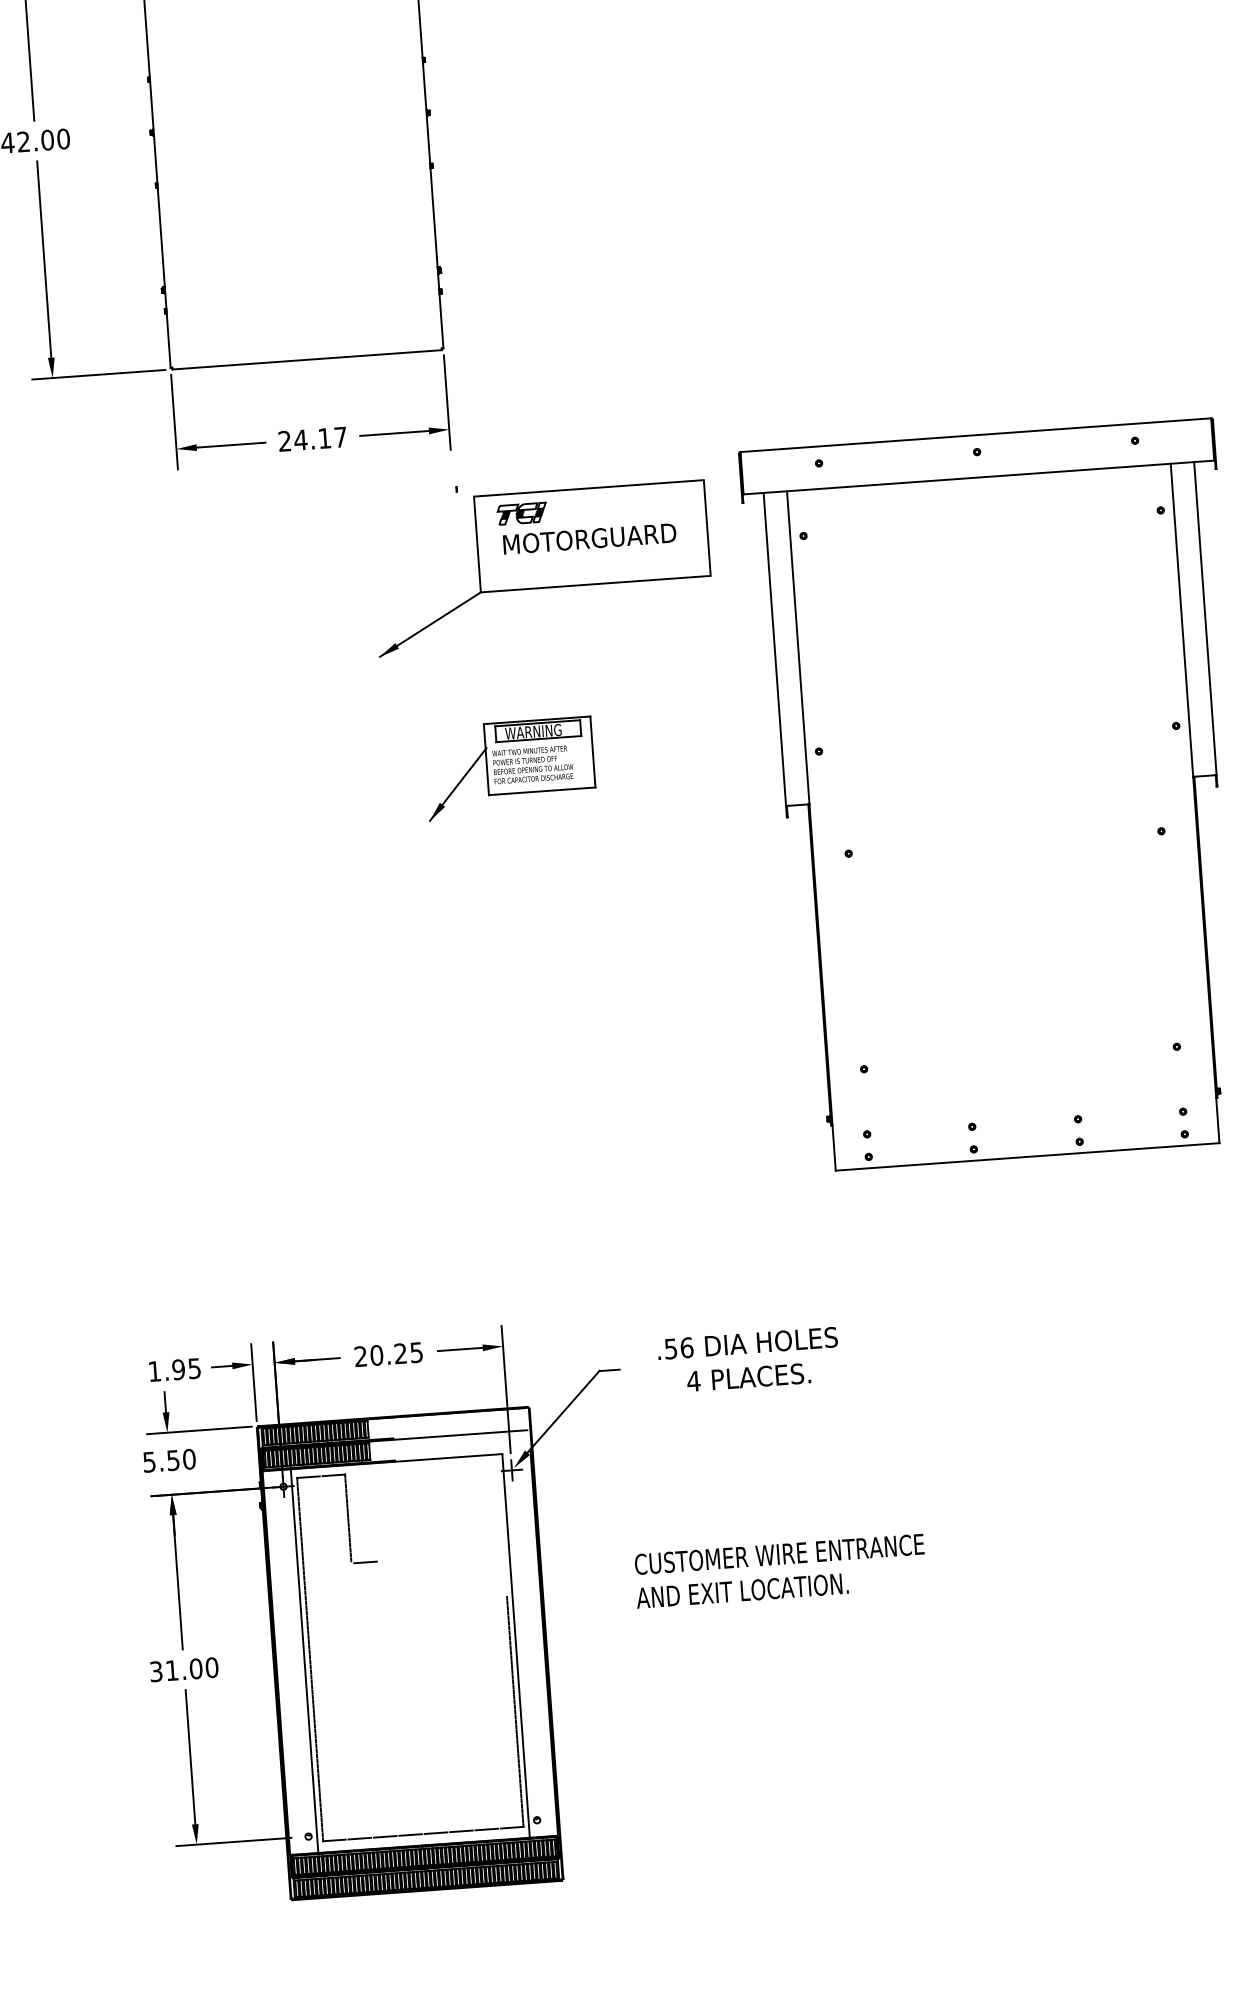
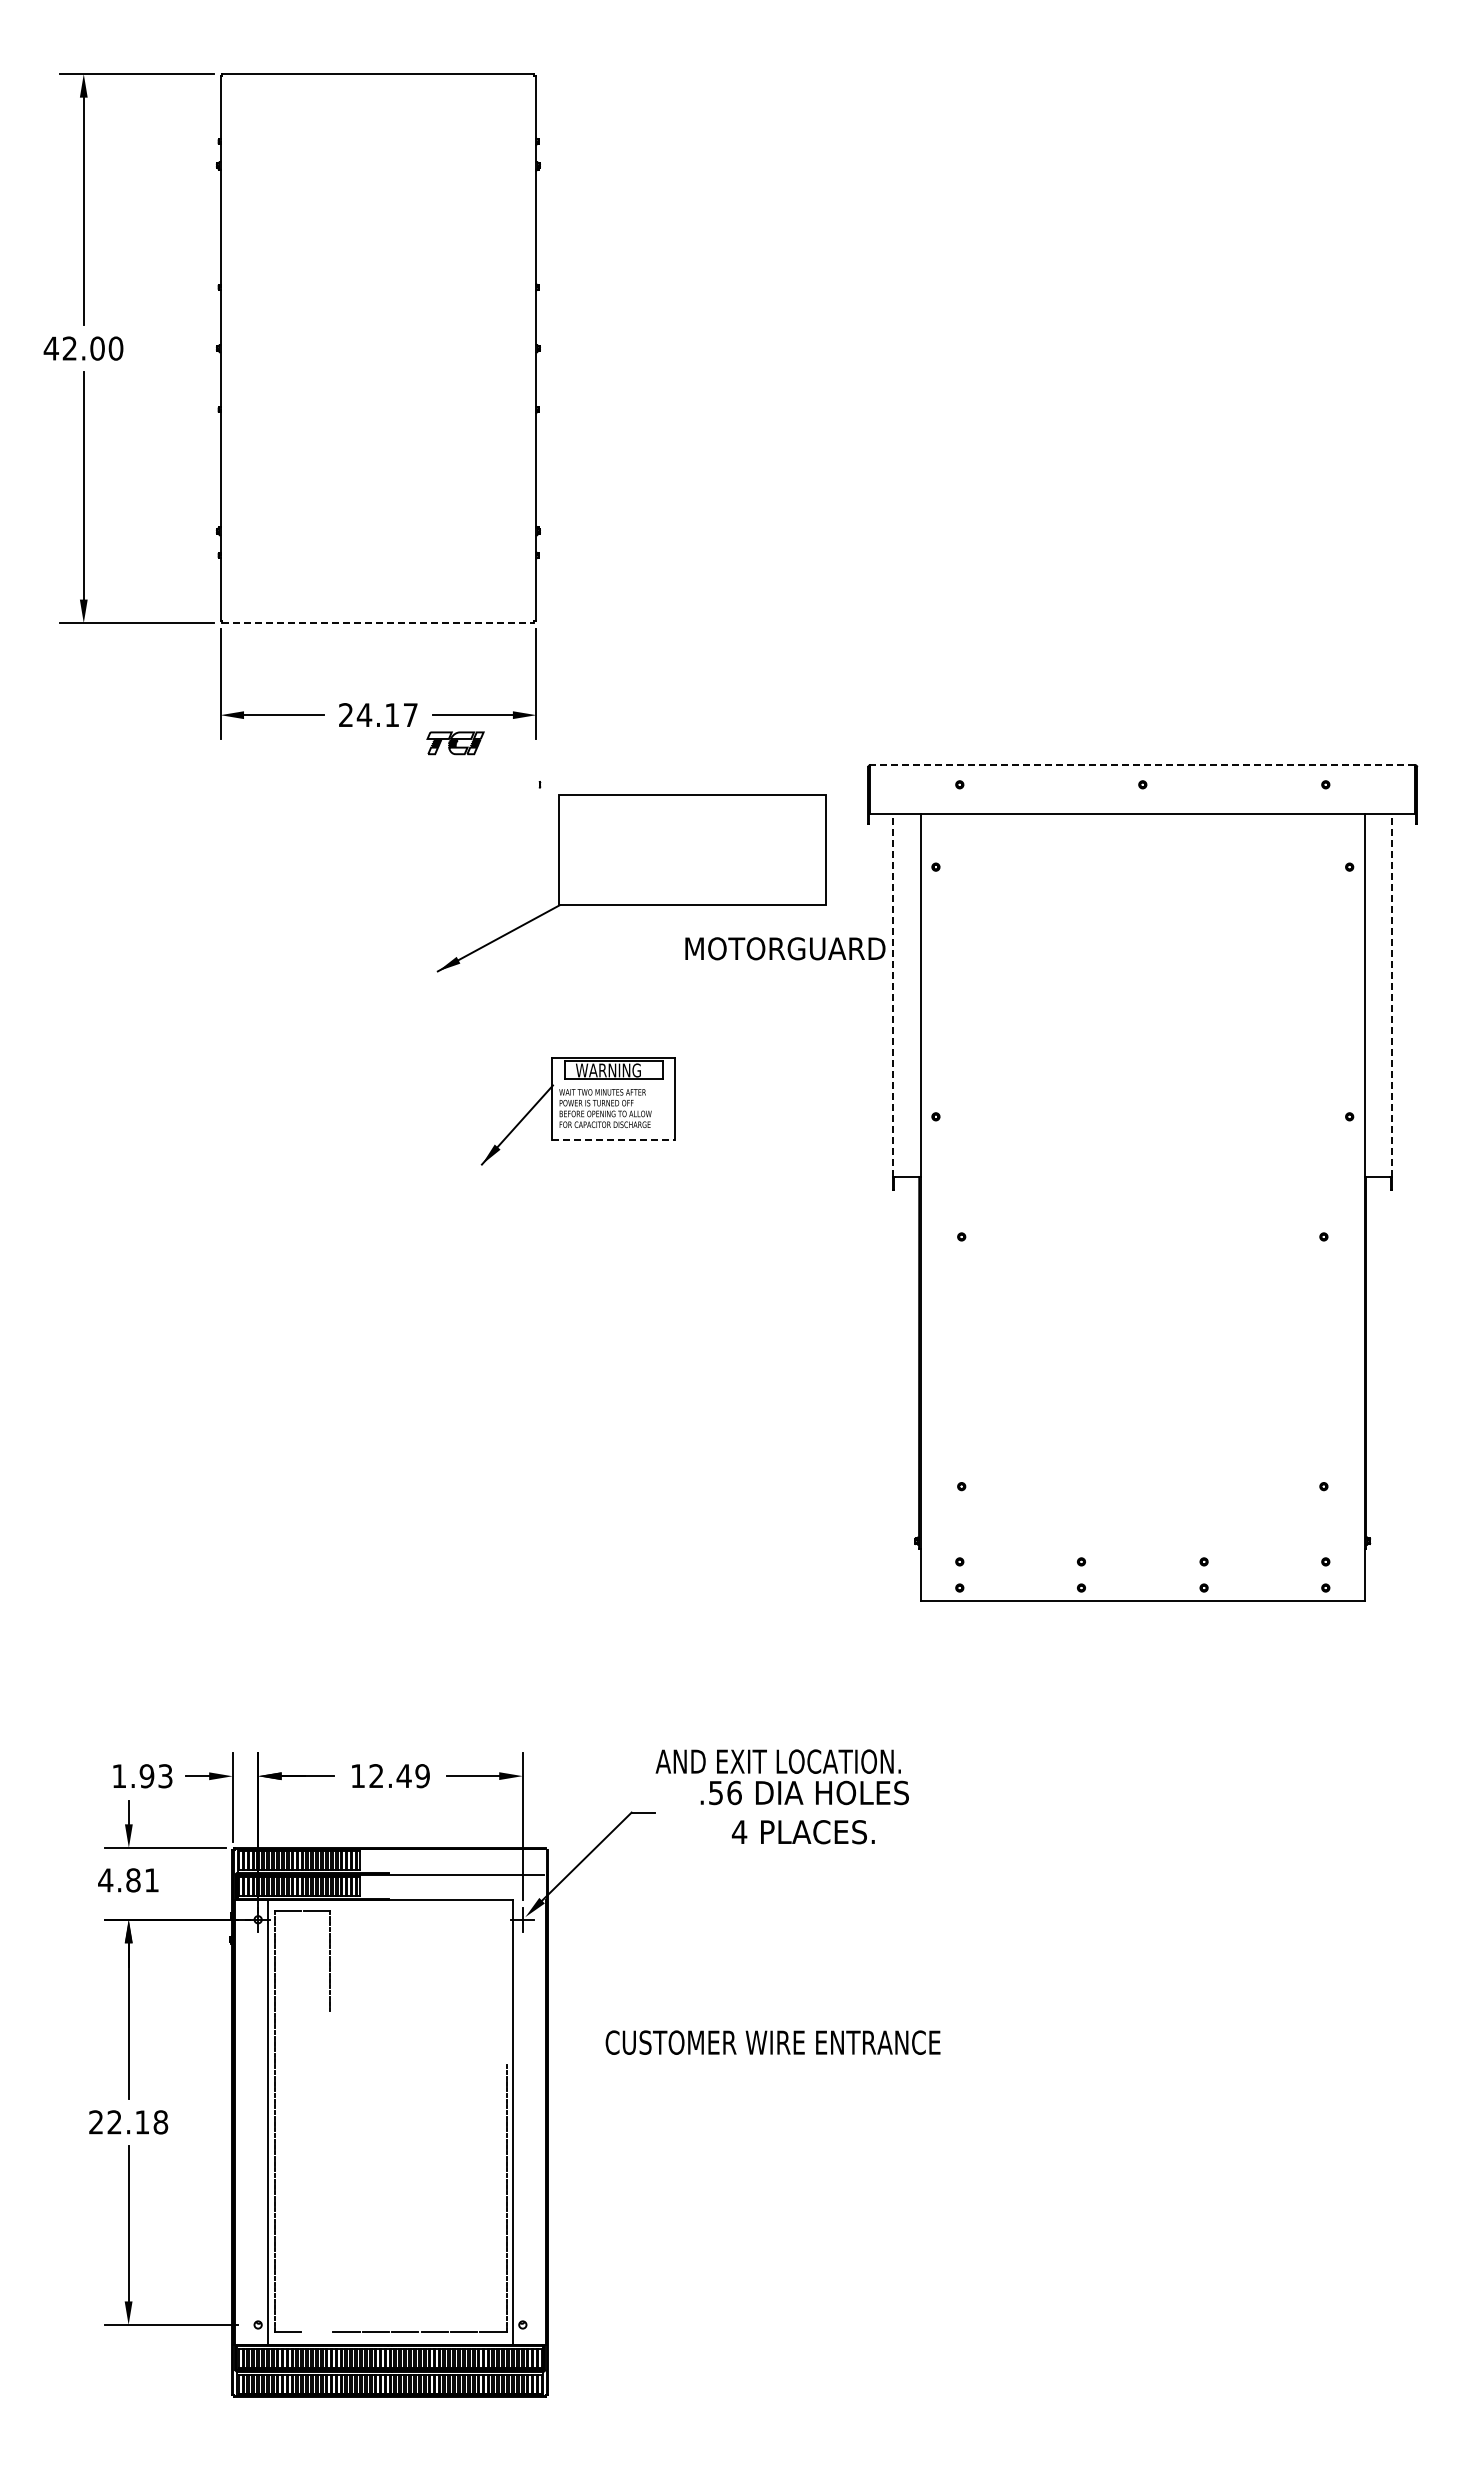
line: (307, 360) -> (378, 623), solid -> dashed
line: (975, 435) -> (1142, 765), solid -> dashed
part: (522, 513) -> (455, 743), moved
text: (589, 538) -> (785, 948), moved
line: (1205, 618) -> (1392, 995), solid -> dashed
line: (774, 649) -> (893, 995), solid -> dashed
line: (542, 791) -> (613, 1139), solid -> dashed
text: (388, 1354) -> (390, 1776), 20.25 -> 12.49
text: (194, 1367) -> (165, 1775), 1.95 -> 1.93
text: (169, 1460) -> (128, 1880), 5.50 -> 4.81
text: (778, 1554) -> (772, 2042), moved
line: (365, 1562) -> (346, 2013), removed
text: (741, 1590) -> (777, 1761), moved
text: (184, 1669) -> (128, 2122), 31.00 -> 22.18
line: (359, 1838) -> (316, 2331), removed

